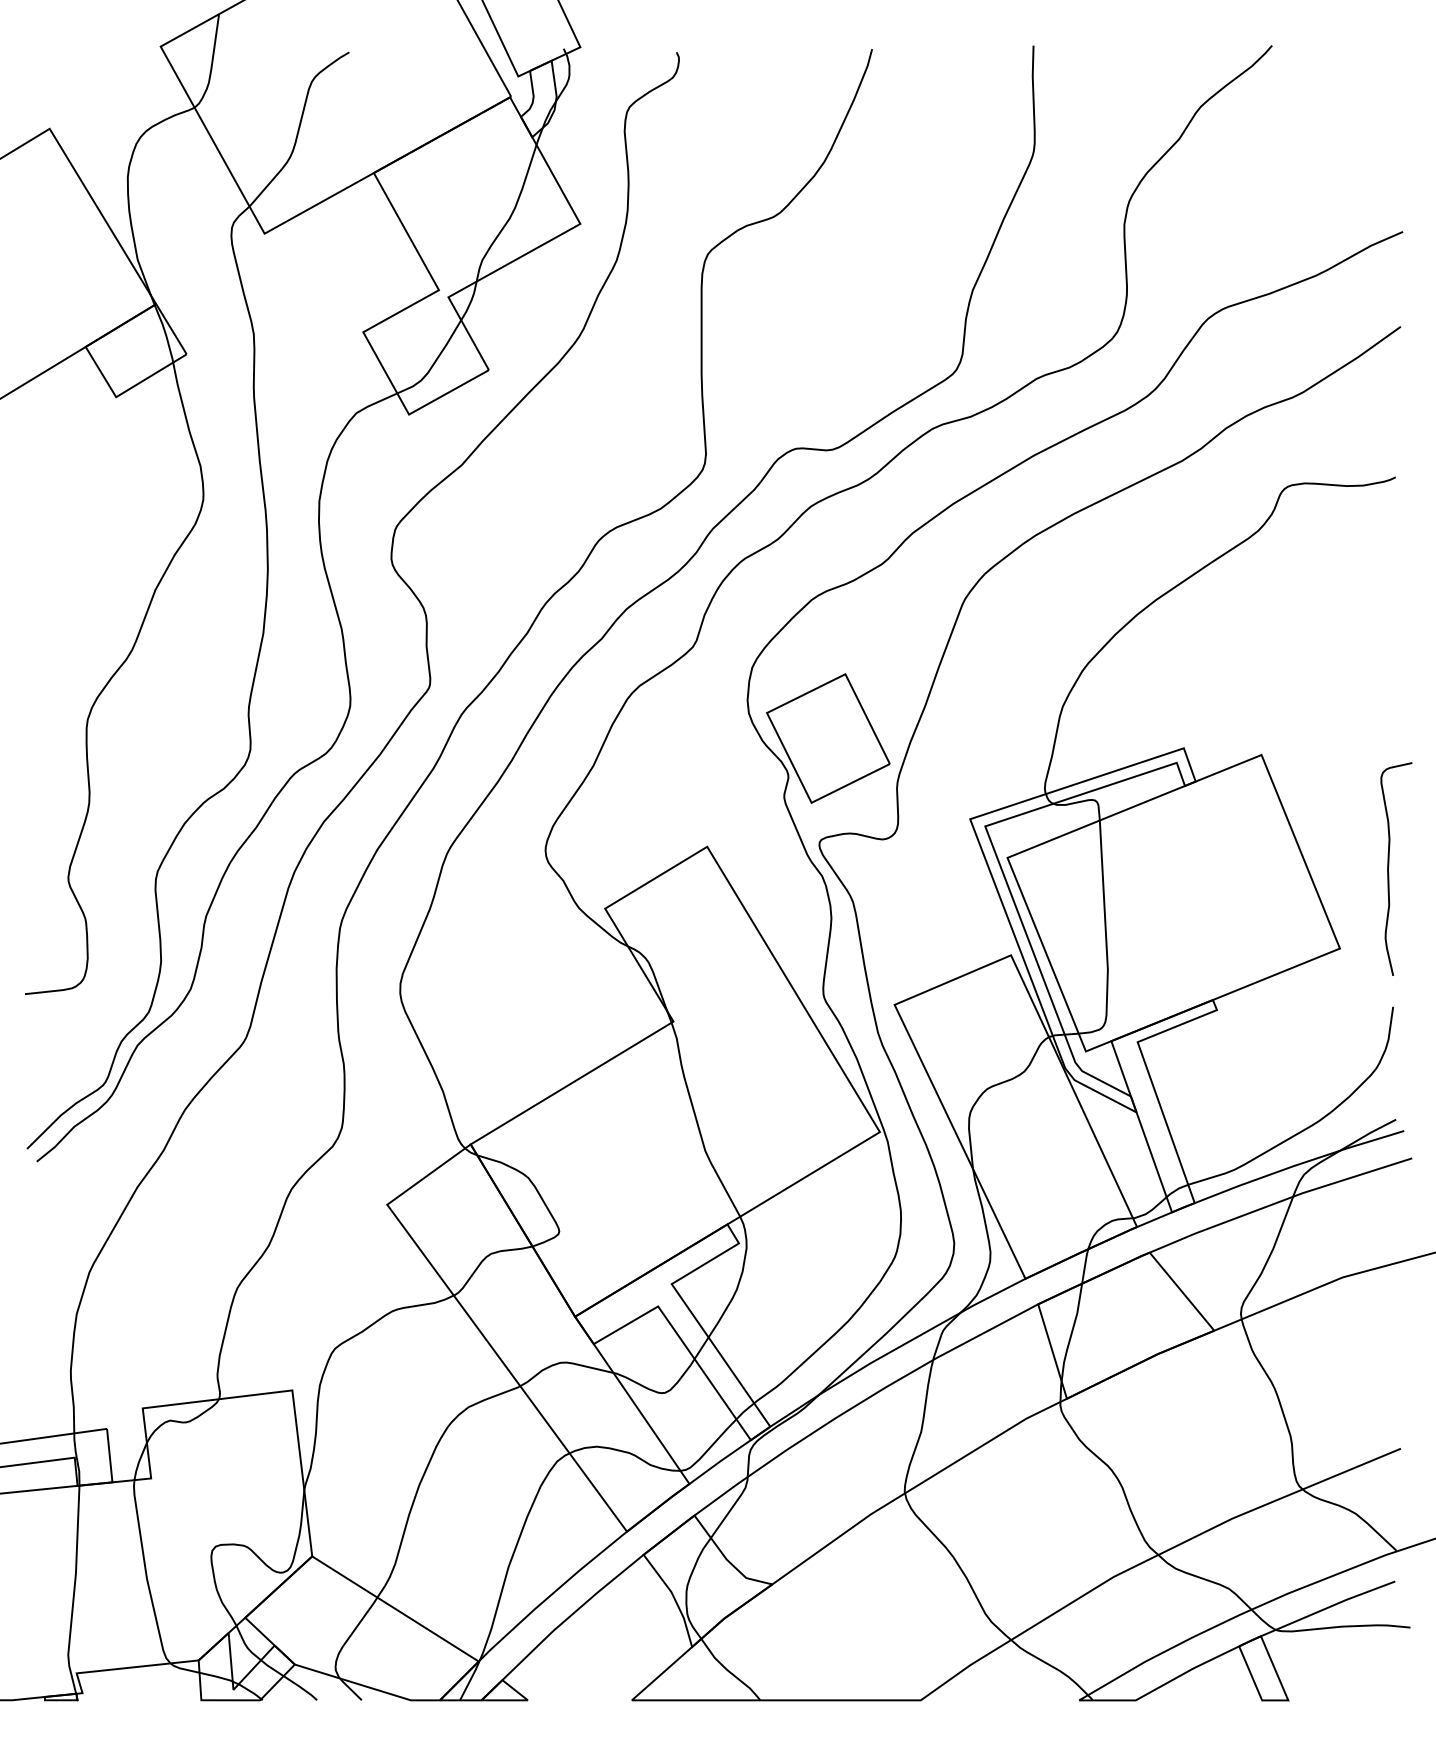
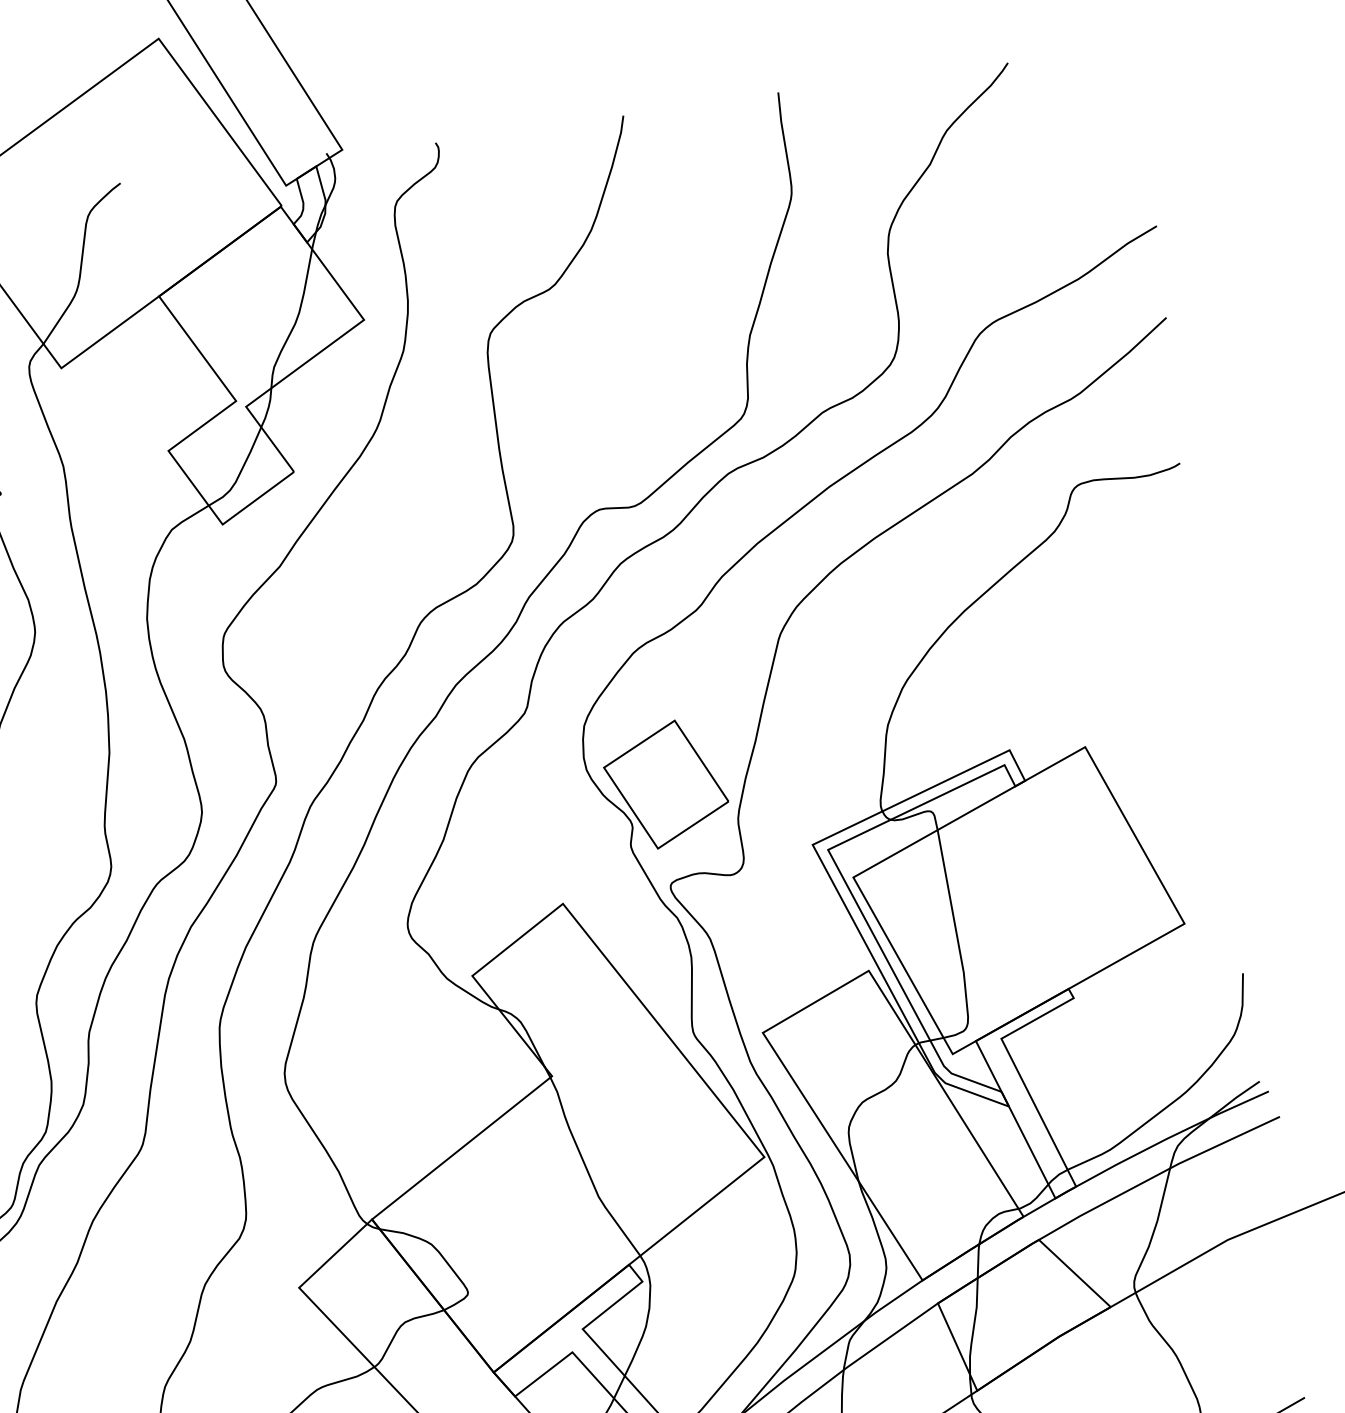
curve: (1389, 866) -> (1222, 838), removed

